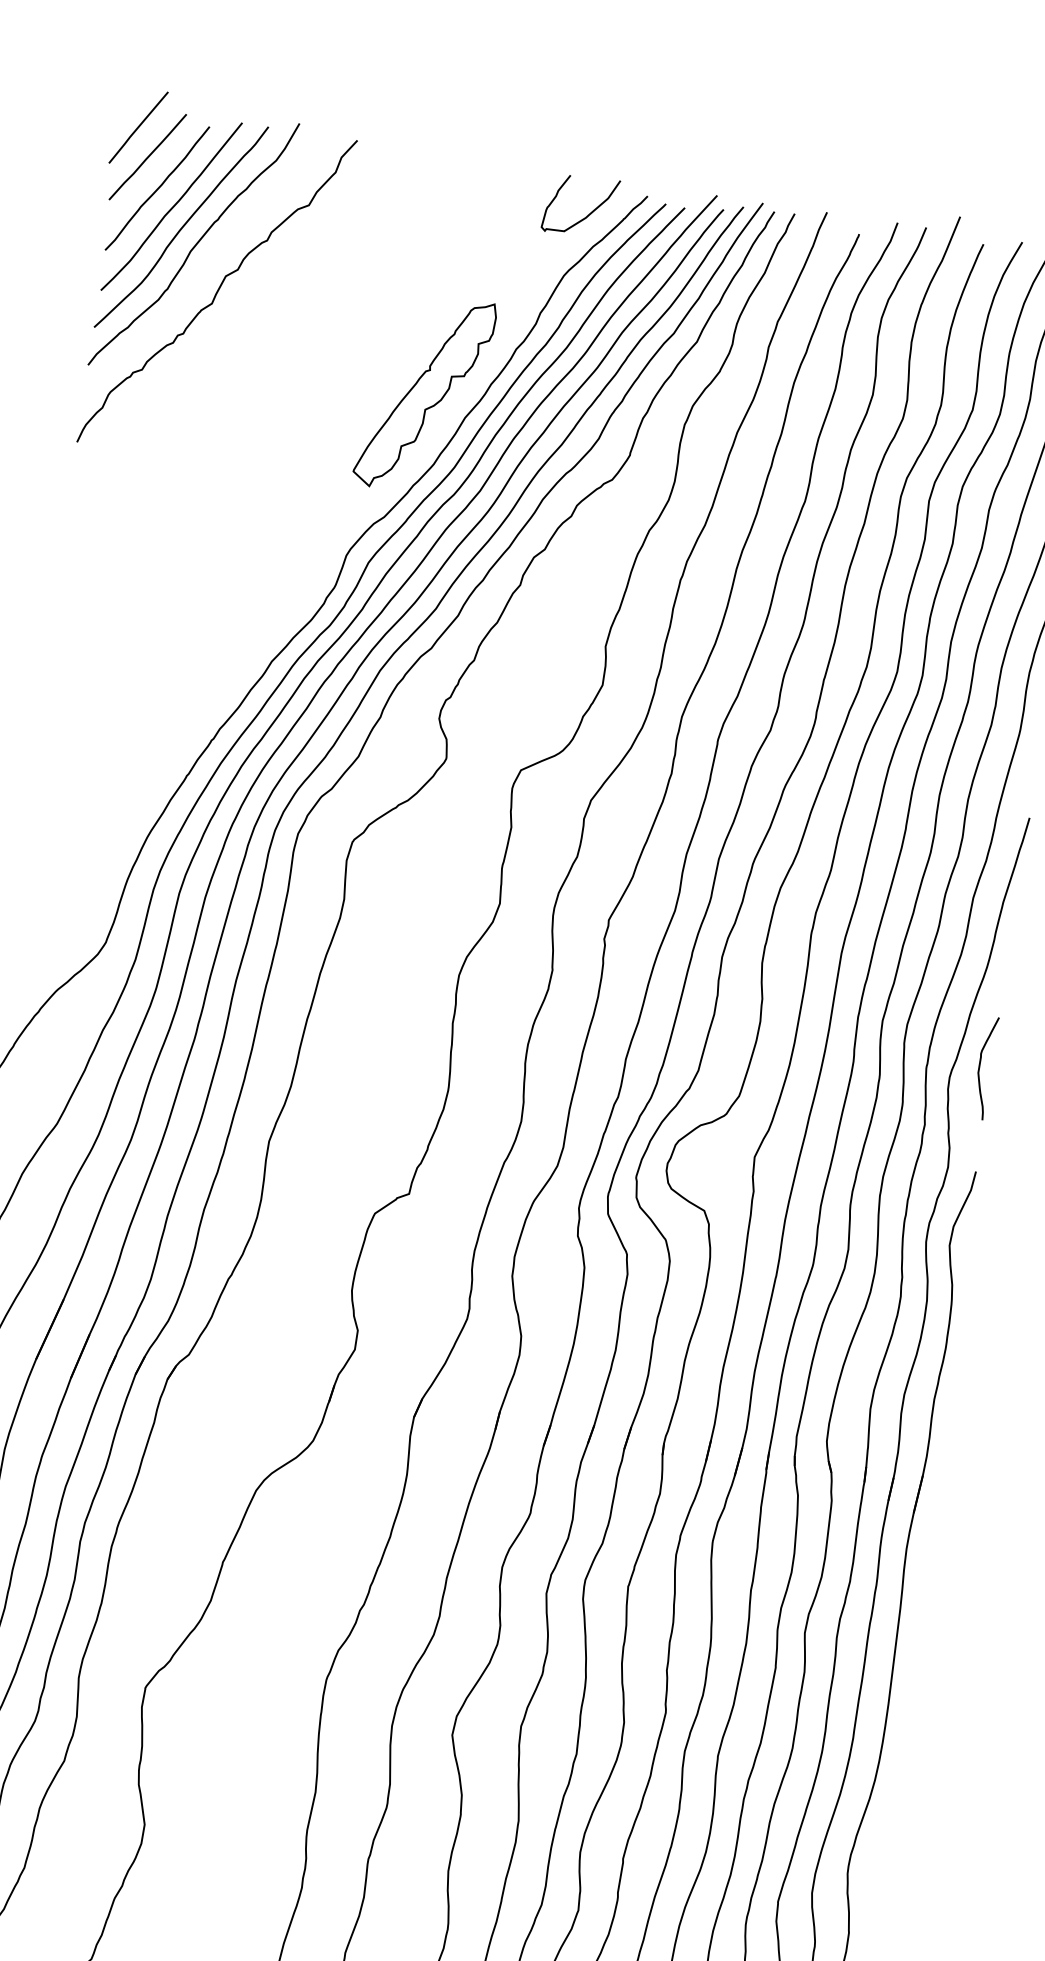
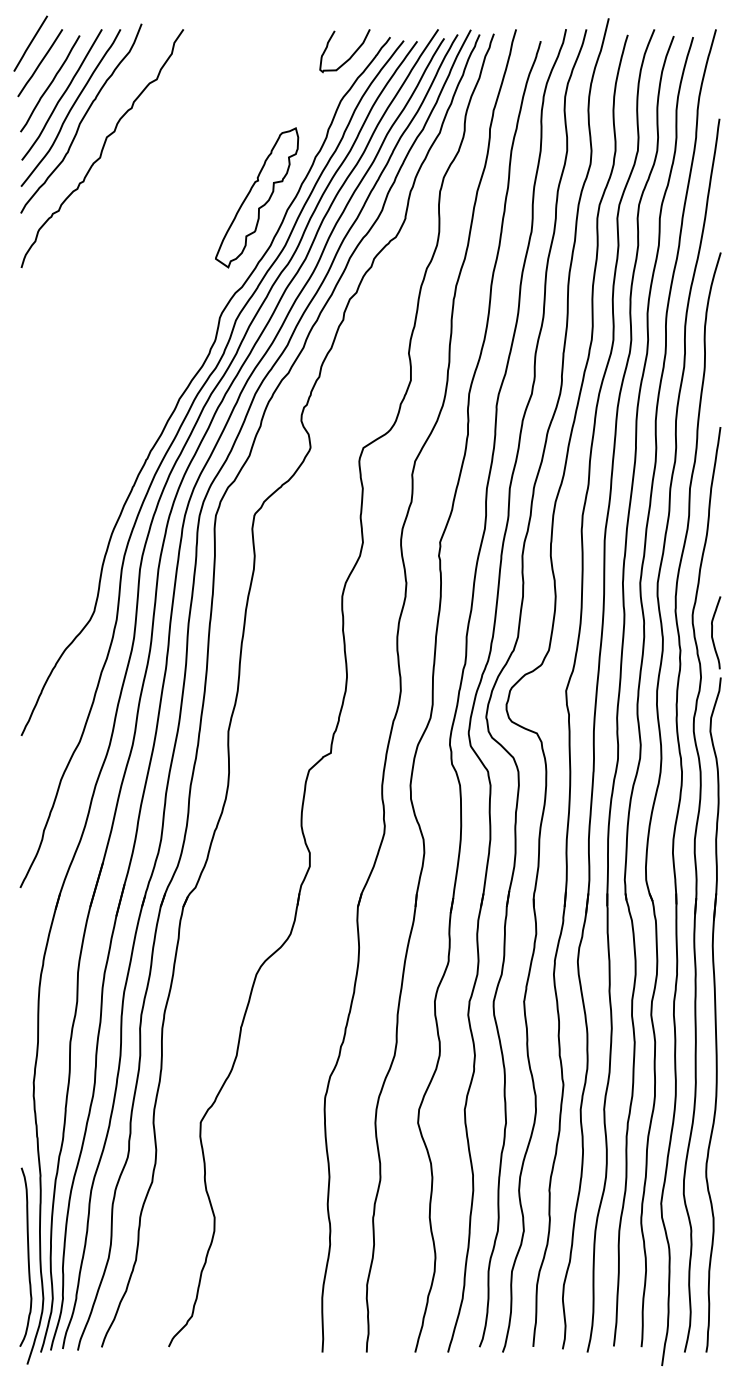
curve: (980, 1066) -> (712, 632), moved

